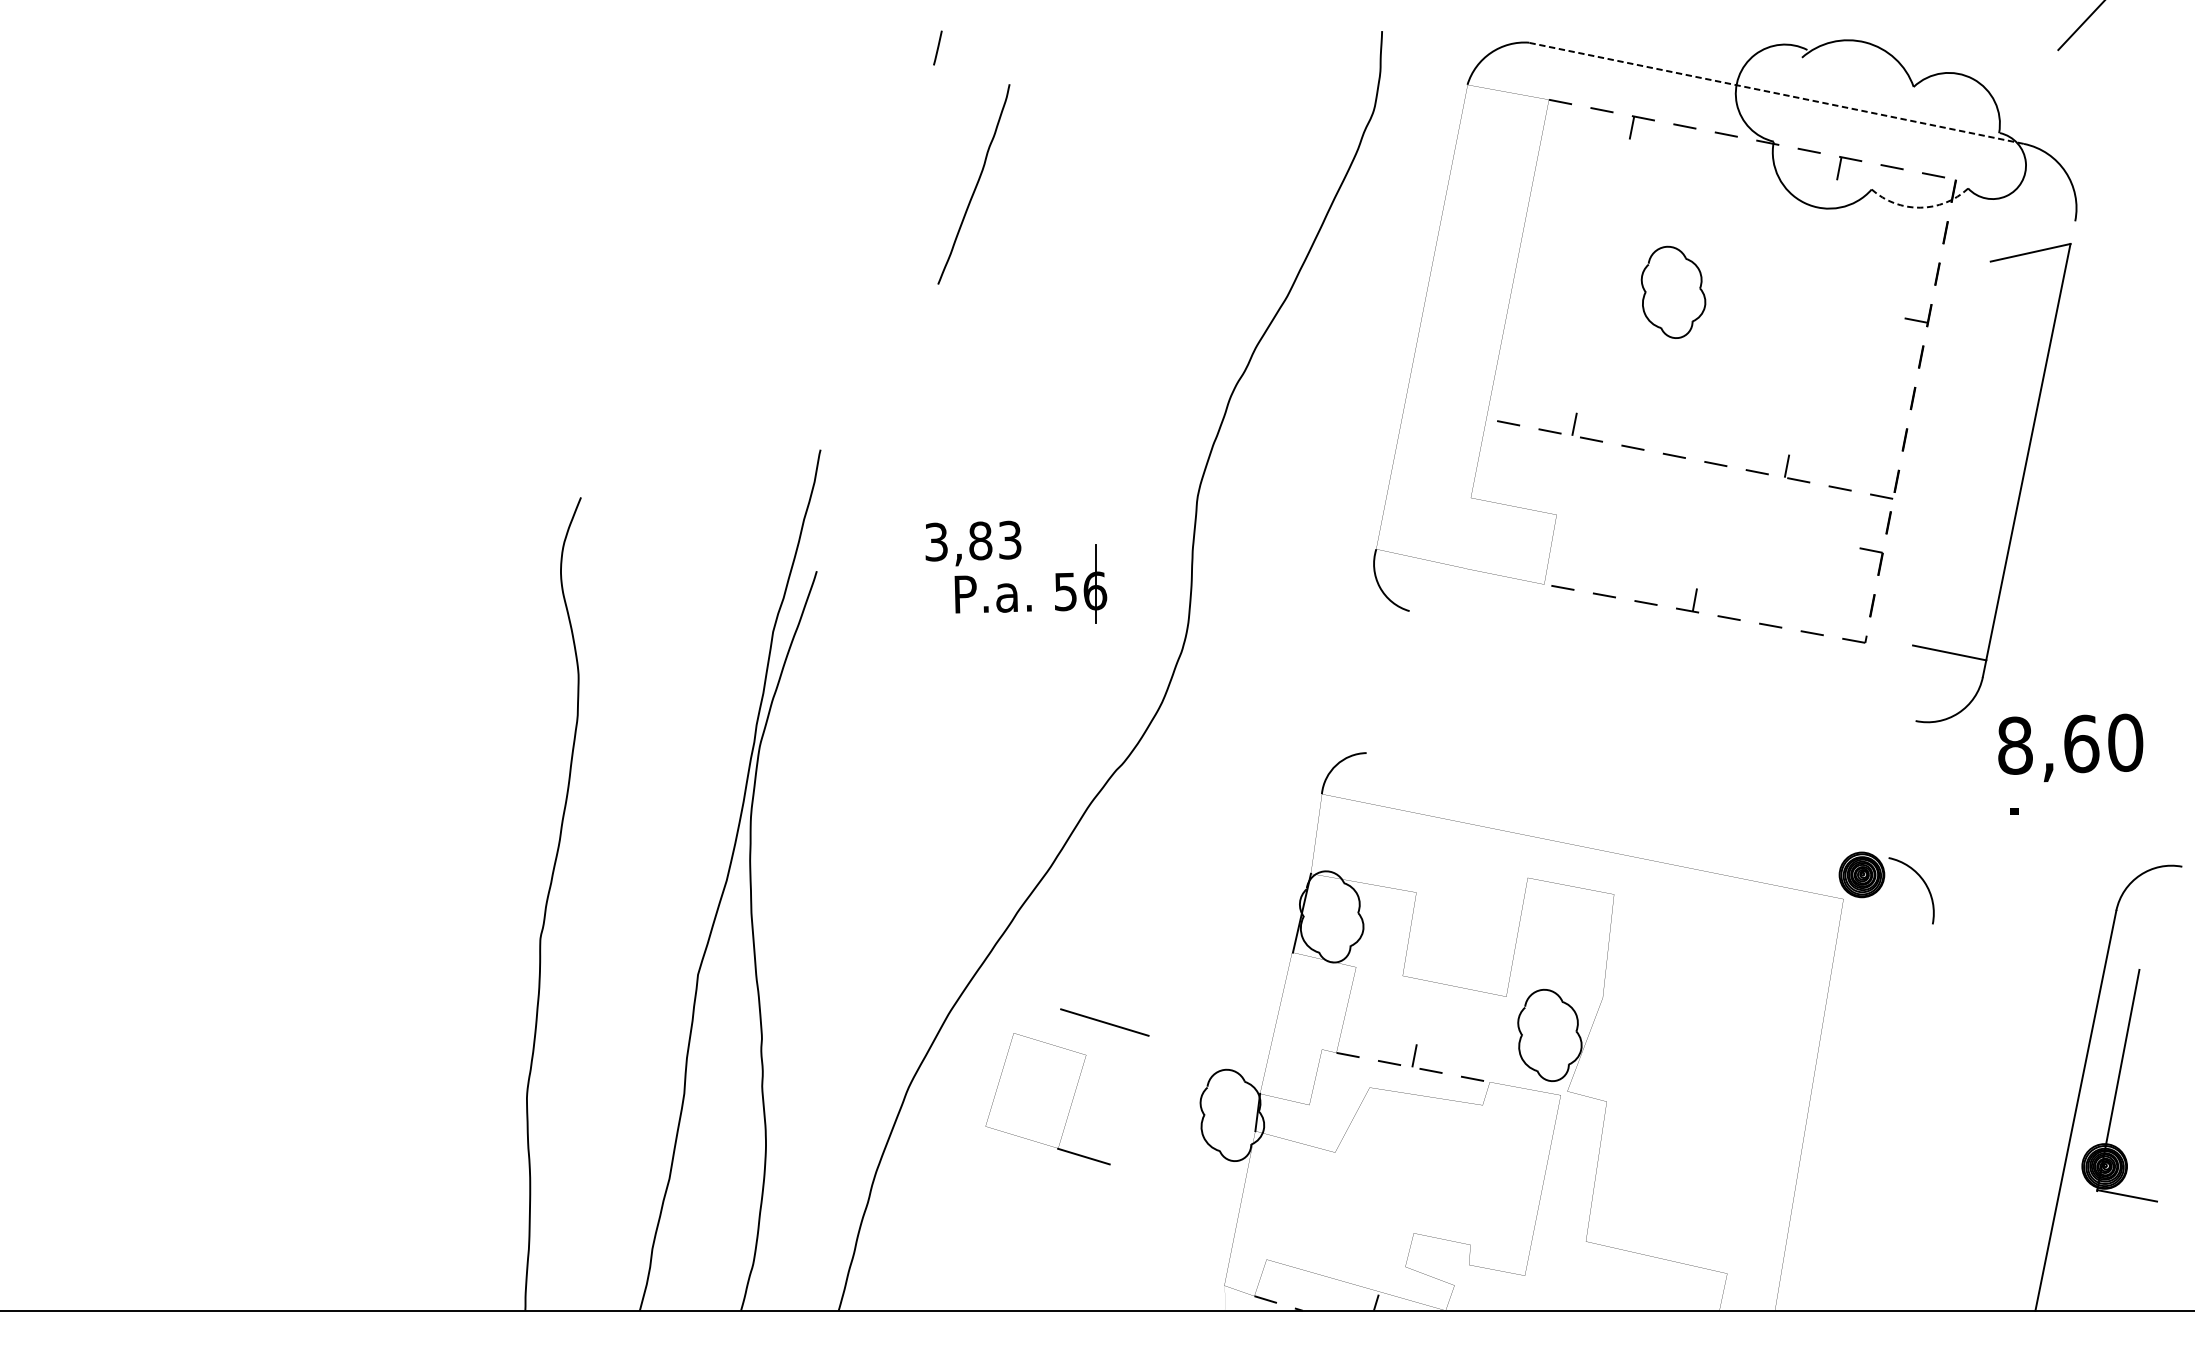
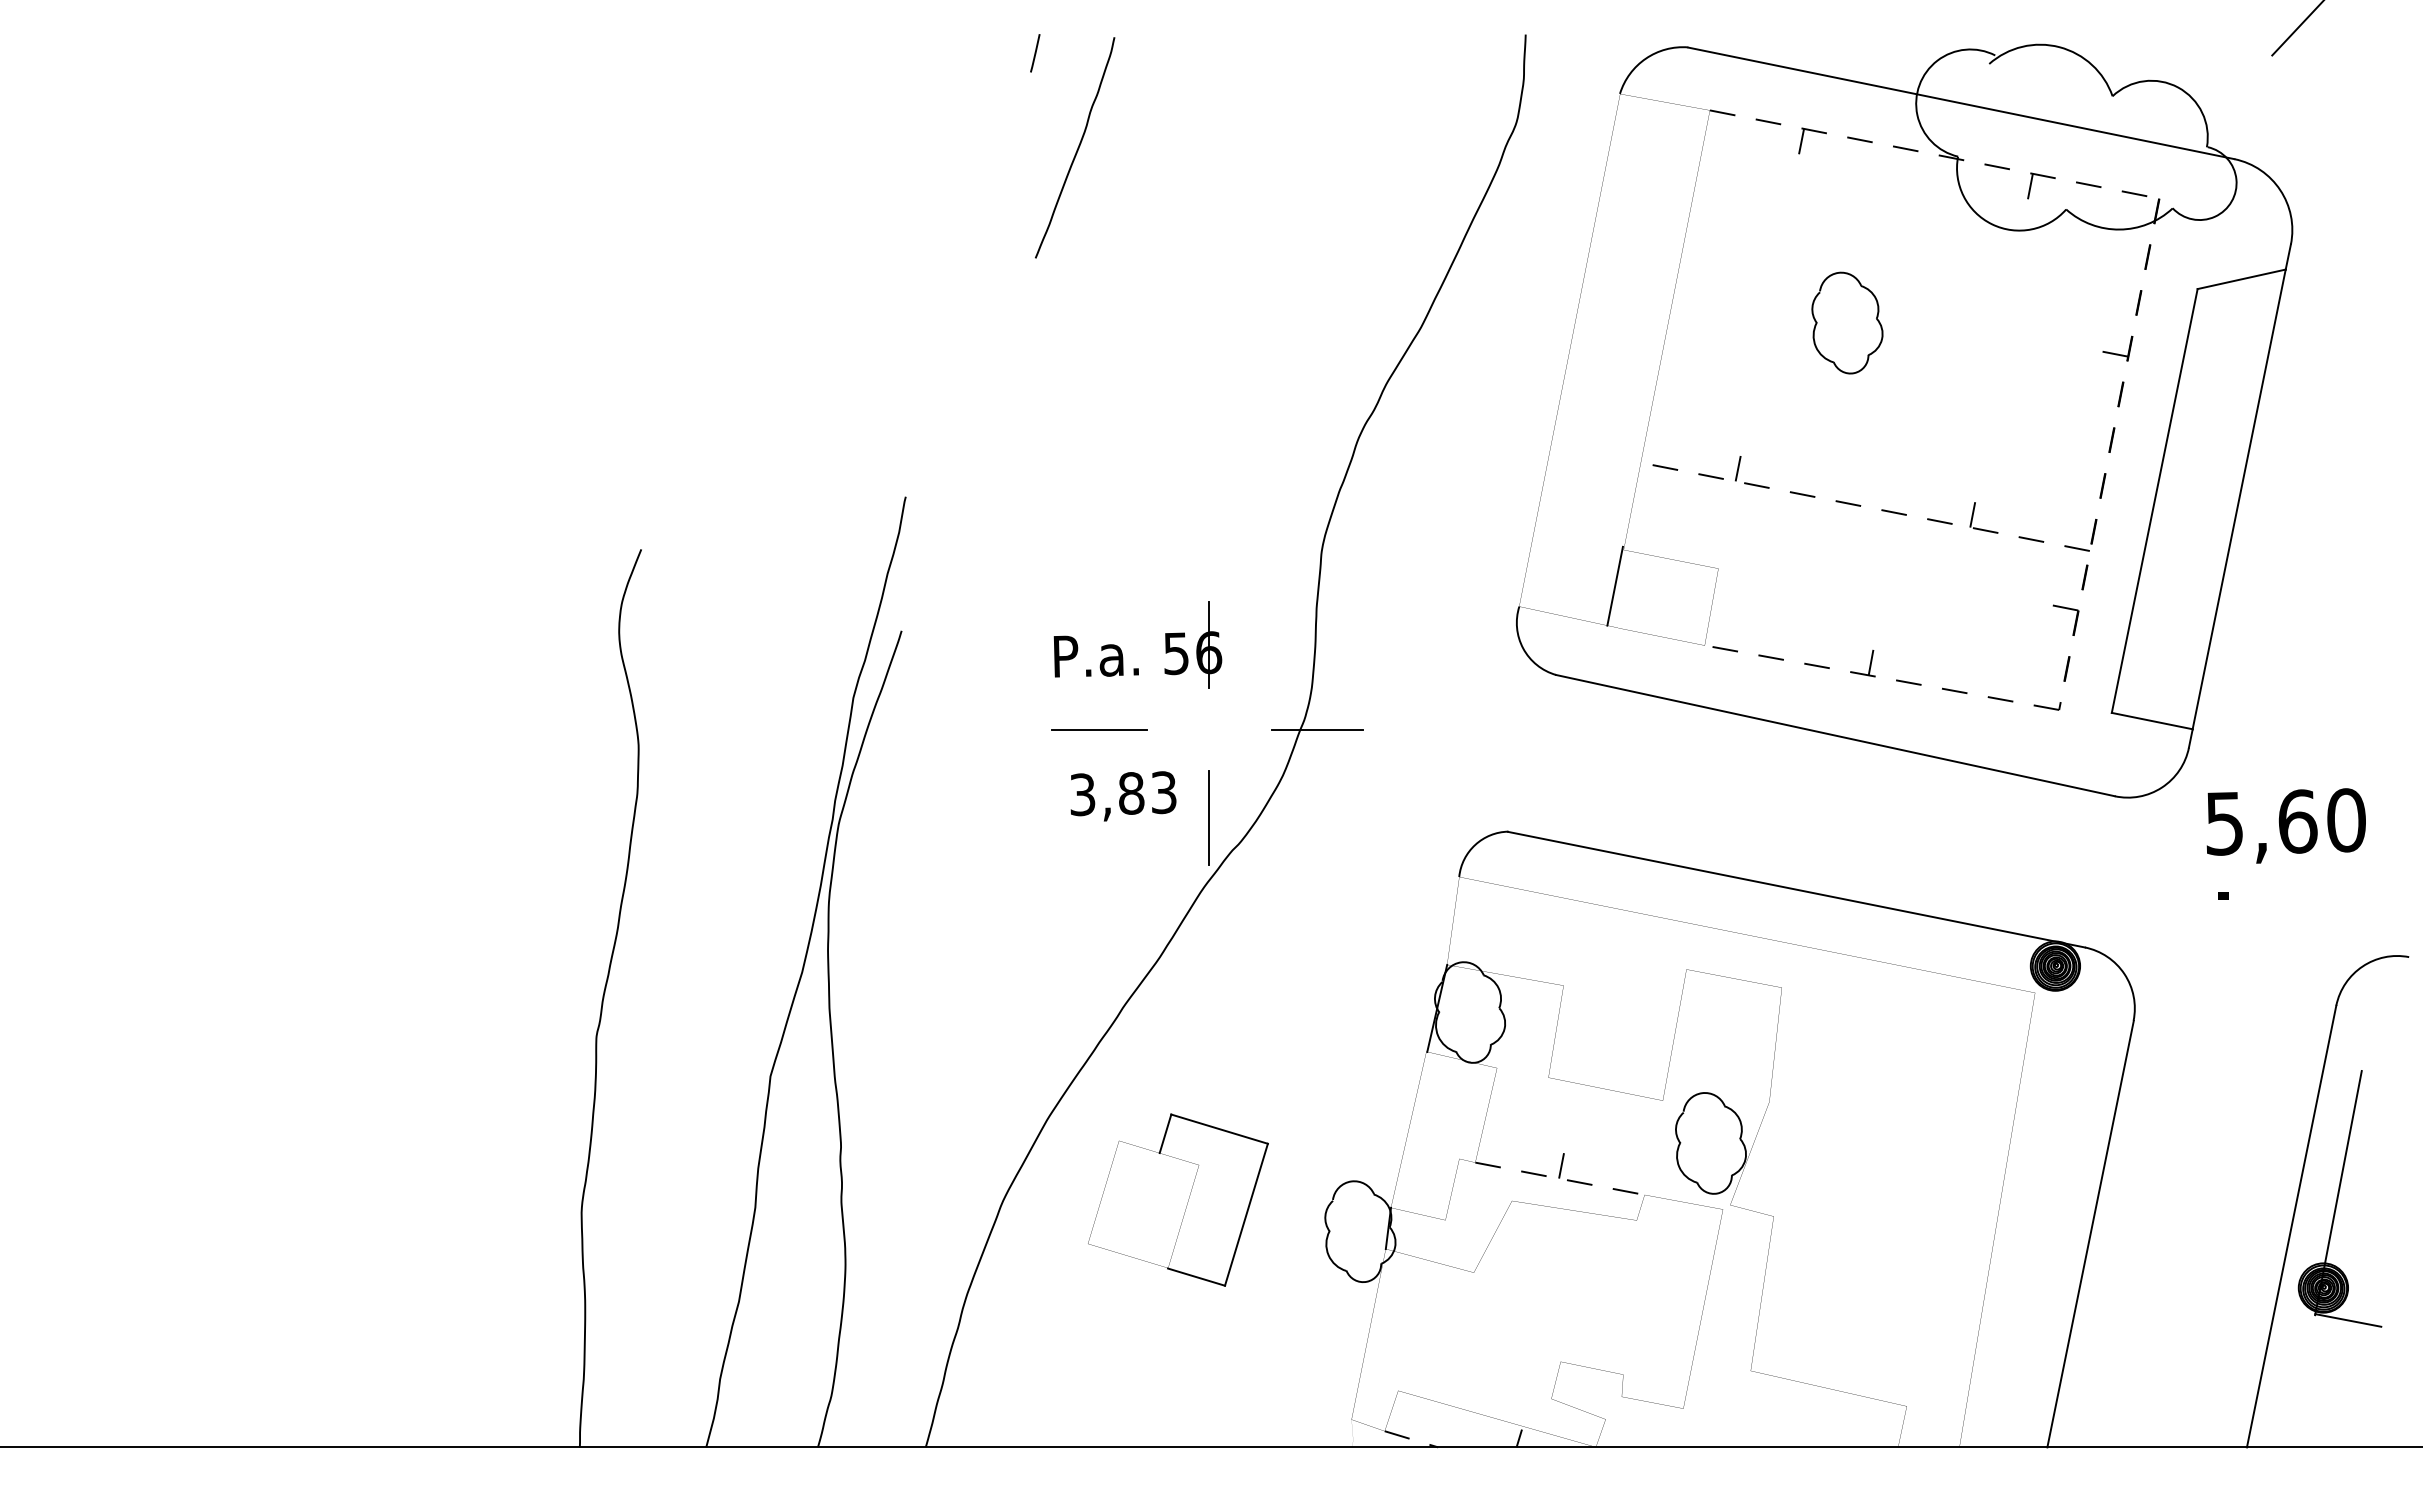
line: (1776, 93) -> (1961, 103), dashed -> solid
curve: (976, 184) -> (1077, 147), moved
arc: (1919, 207) -> (2119, 229), dashed -> solid
line: (2072, 232) -> (2287, 256), added
line: (1951, 453) -> (2154, 500), added
line: (1462, 530) -> (1614, 585), added
text: (973, 543) -> (1123, 796), moved
line: (996, 660) -> (1099, 729), added
line: (1193, 660) -> (1317, 729), added
line: (1661, 665) -> (1834, 735), added
line: (1094, 740) -> (1208, 817), added
text: (2015, 745) -> (2225, 823), 8,60 -> 5,60
line: (1627, 805) -> (1796, 889), added
line: (1055, 1026) -> (1165, 1133), added
line: (1129, 1099) -> (1246, 1214), added
line: (1893, 1117) -> (2090, 1233), added

